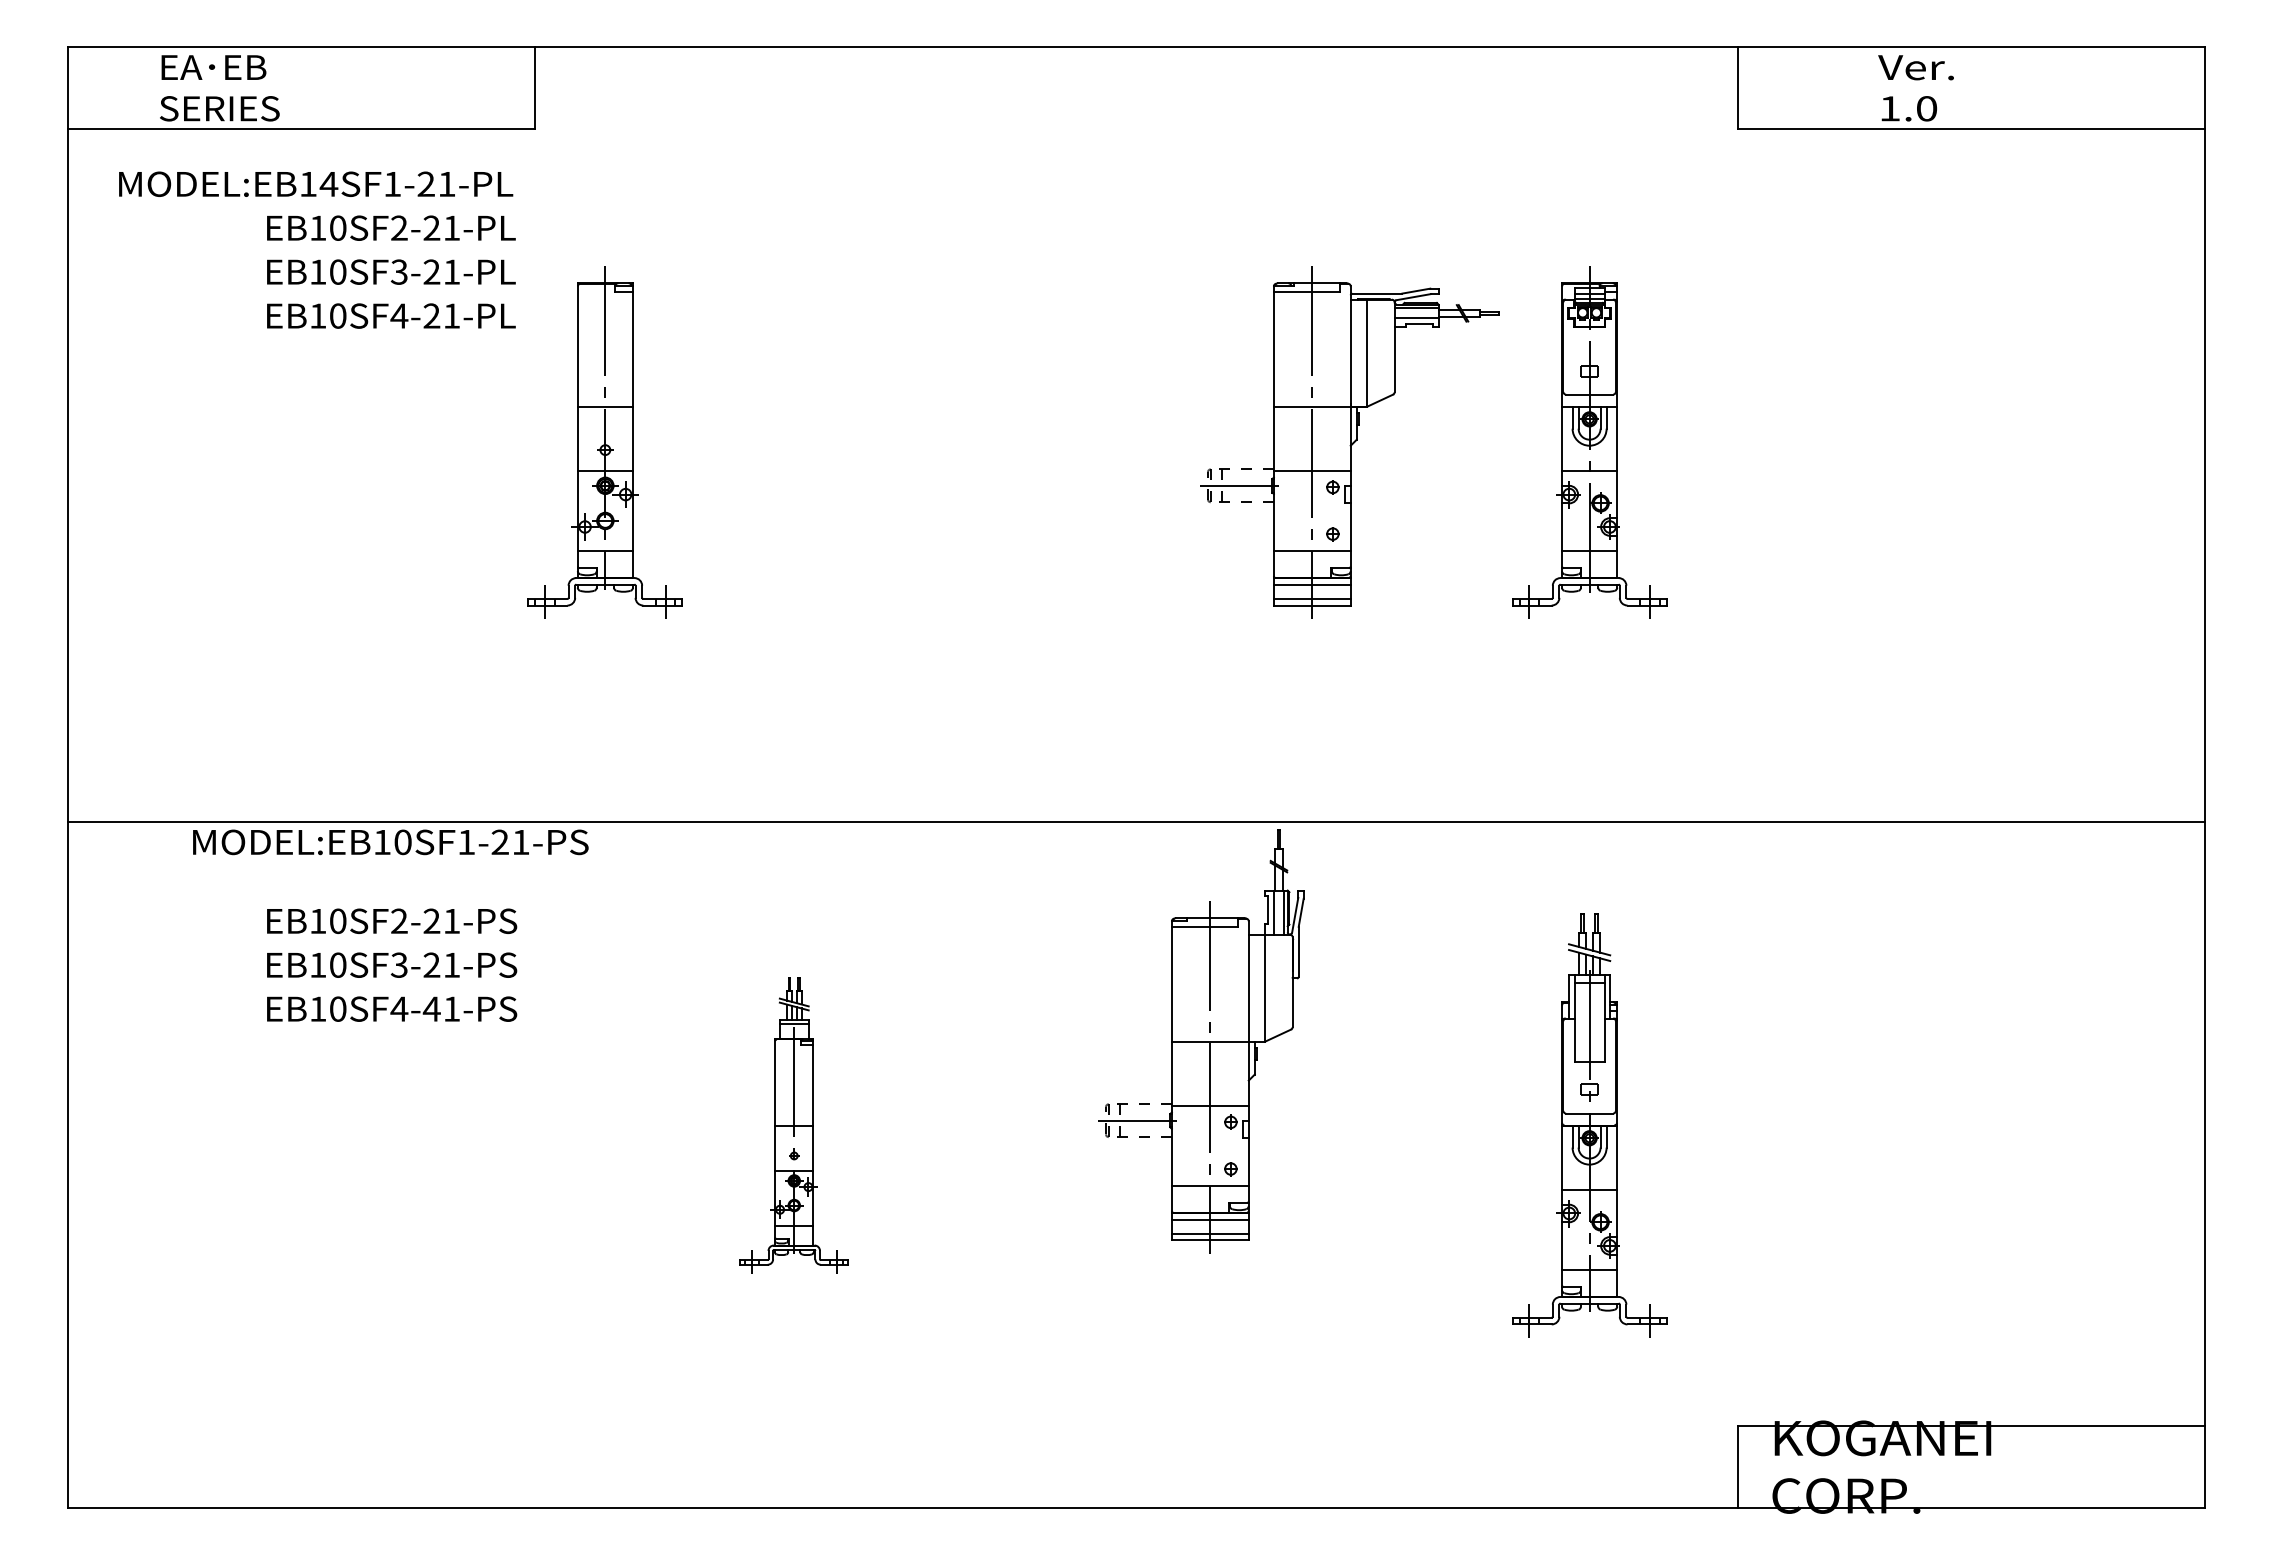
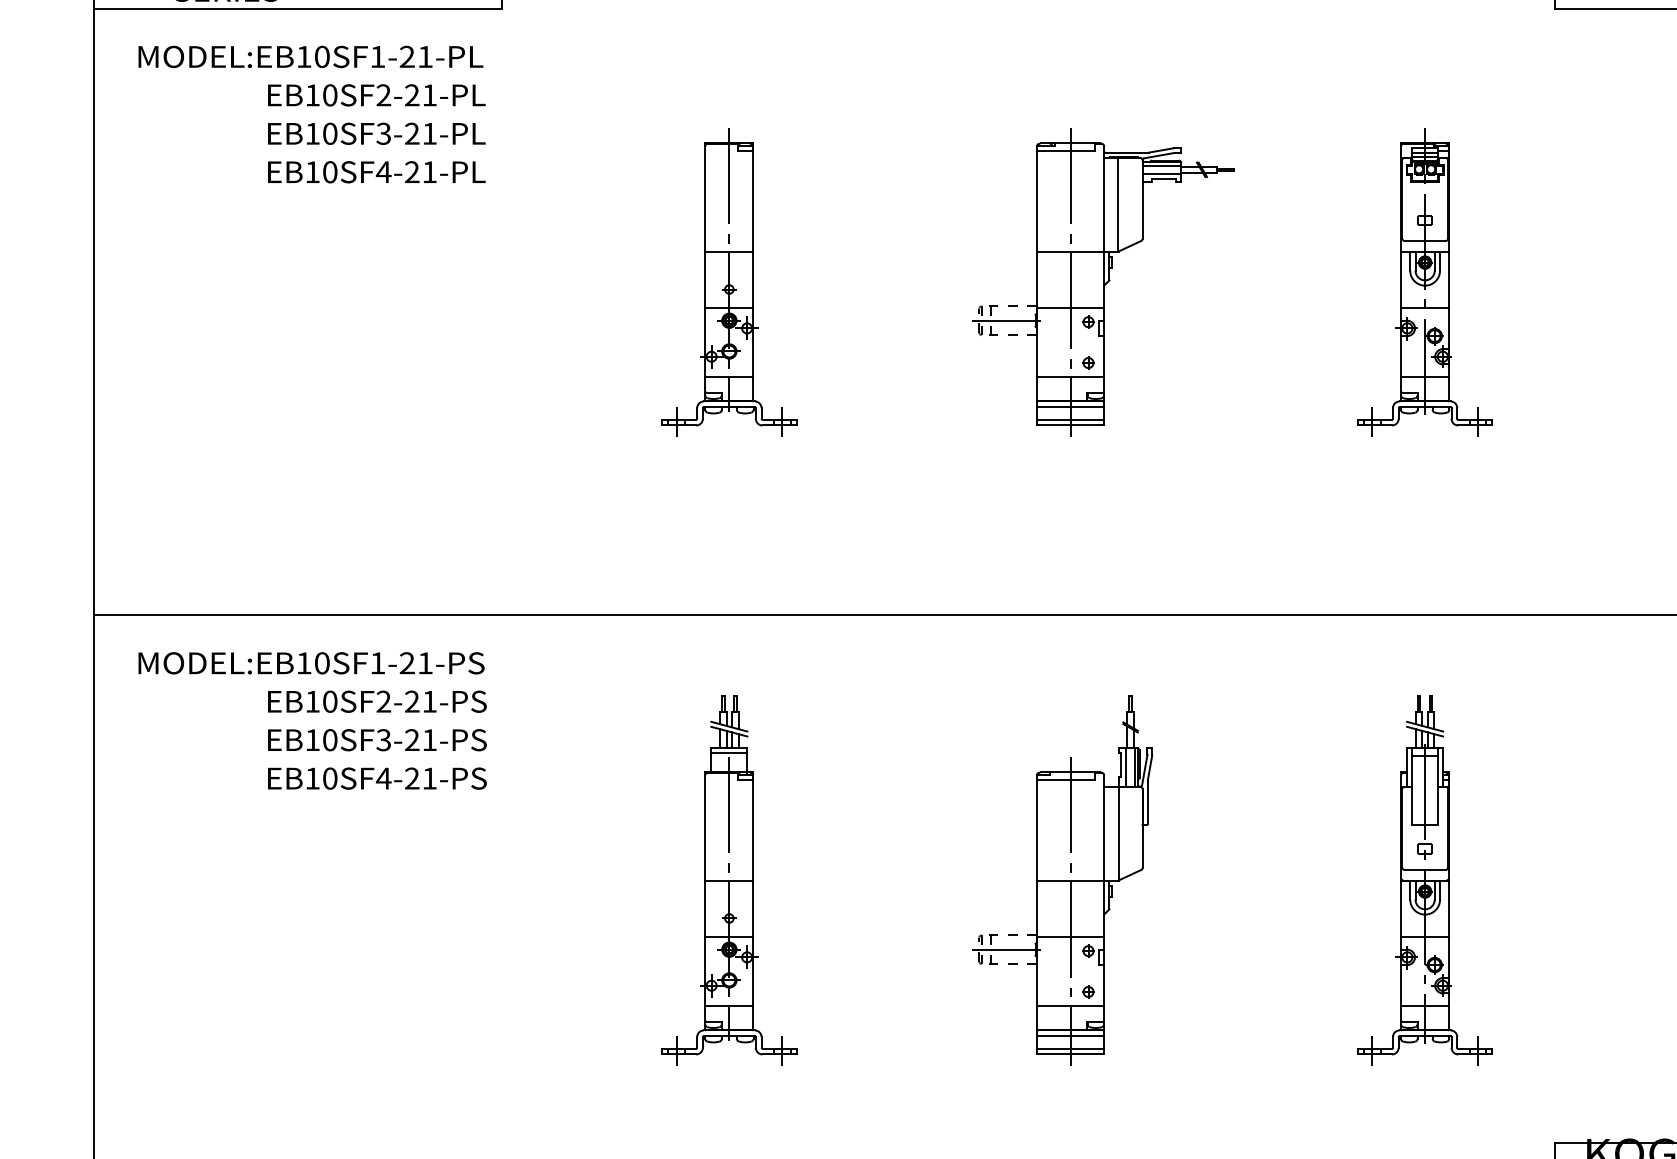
text: (328, 183) -> (321, 56), MODEL:EB14SF1-21-PL -> MODEL:EB10SF1-21-PL
part: (604, 442) -> (728, 282), moved
part: (1349, 442) -> (1103, 282), moved
text: (390, 842) -> (311, 663), moved
text: (431, 1008) -> (411, 778), EB10SF4-41-PS -> EB10SF4-21-PS
part: (1201, 1041) -> (1062, 880), moved
part: (793, 1125) -> (728, 880), size x1.43

